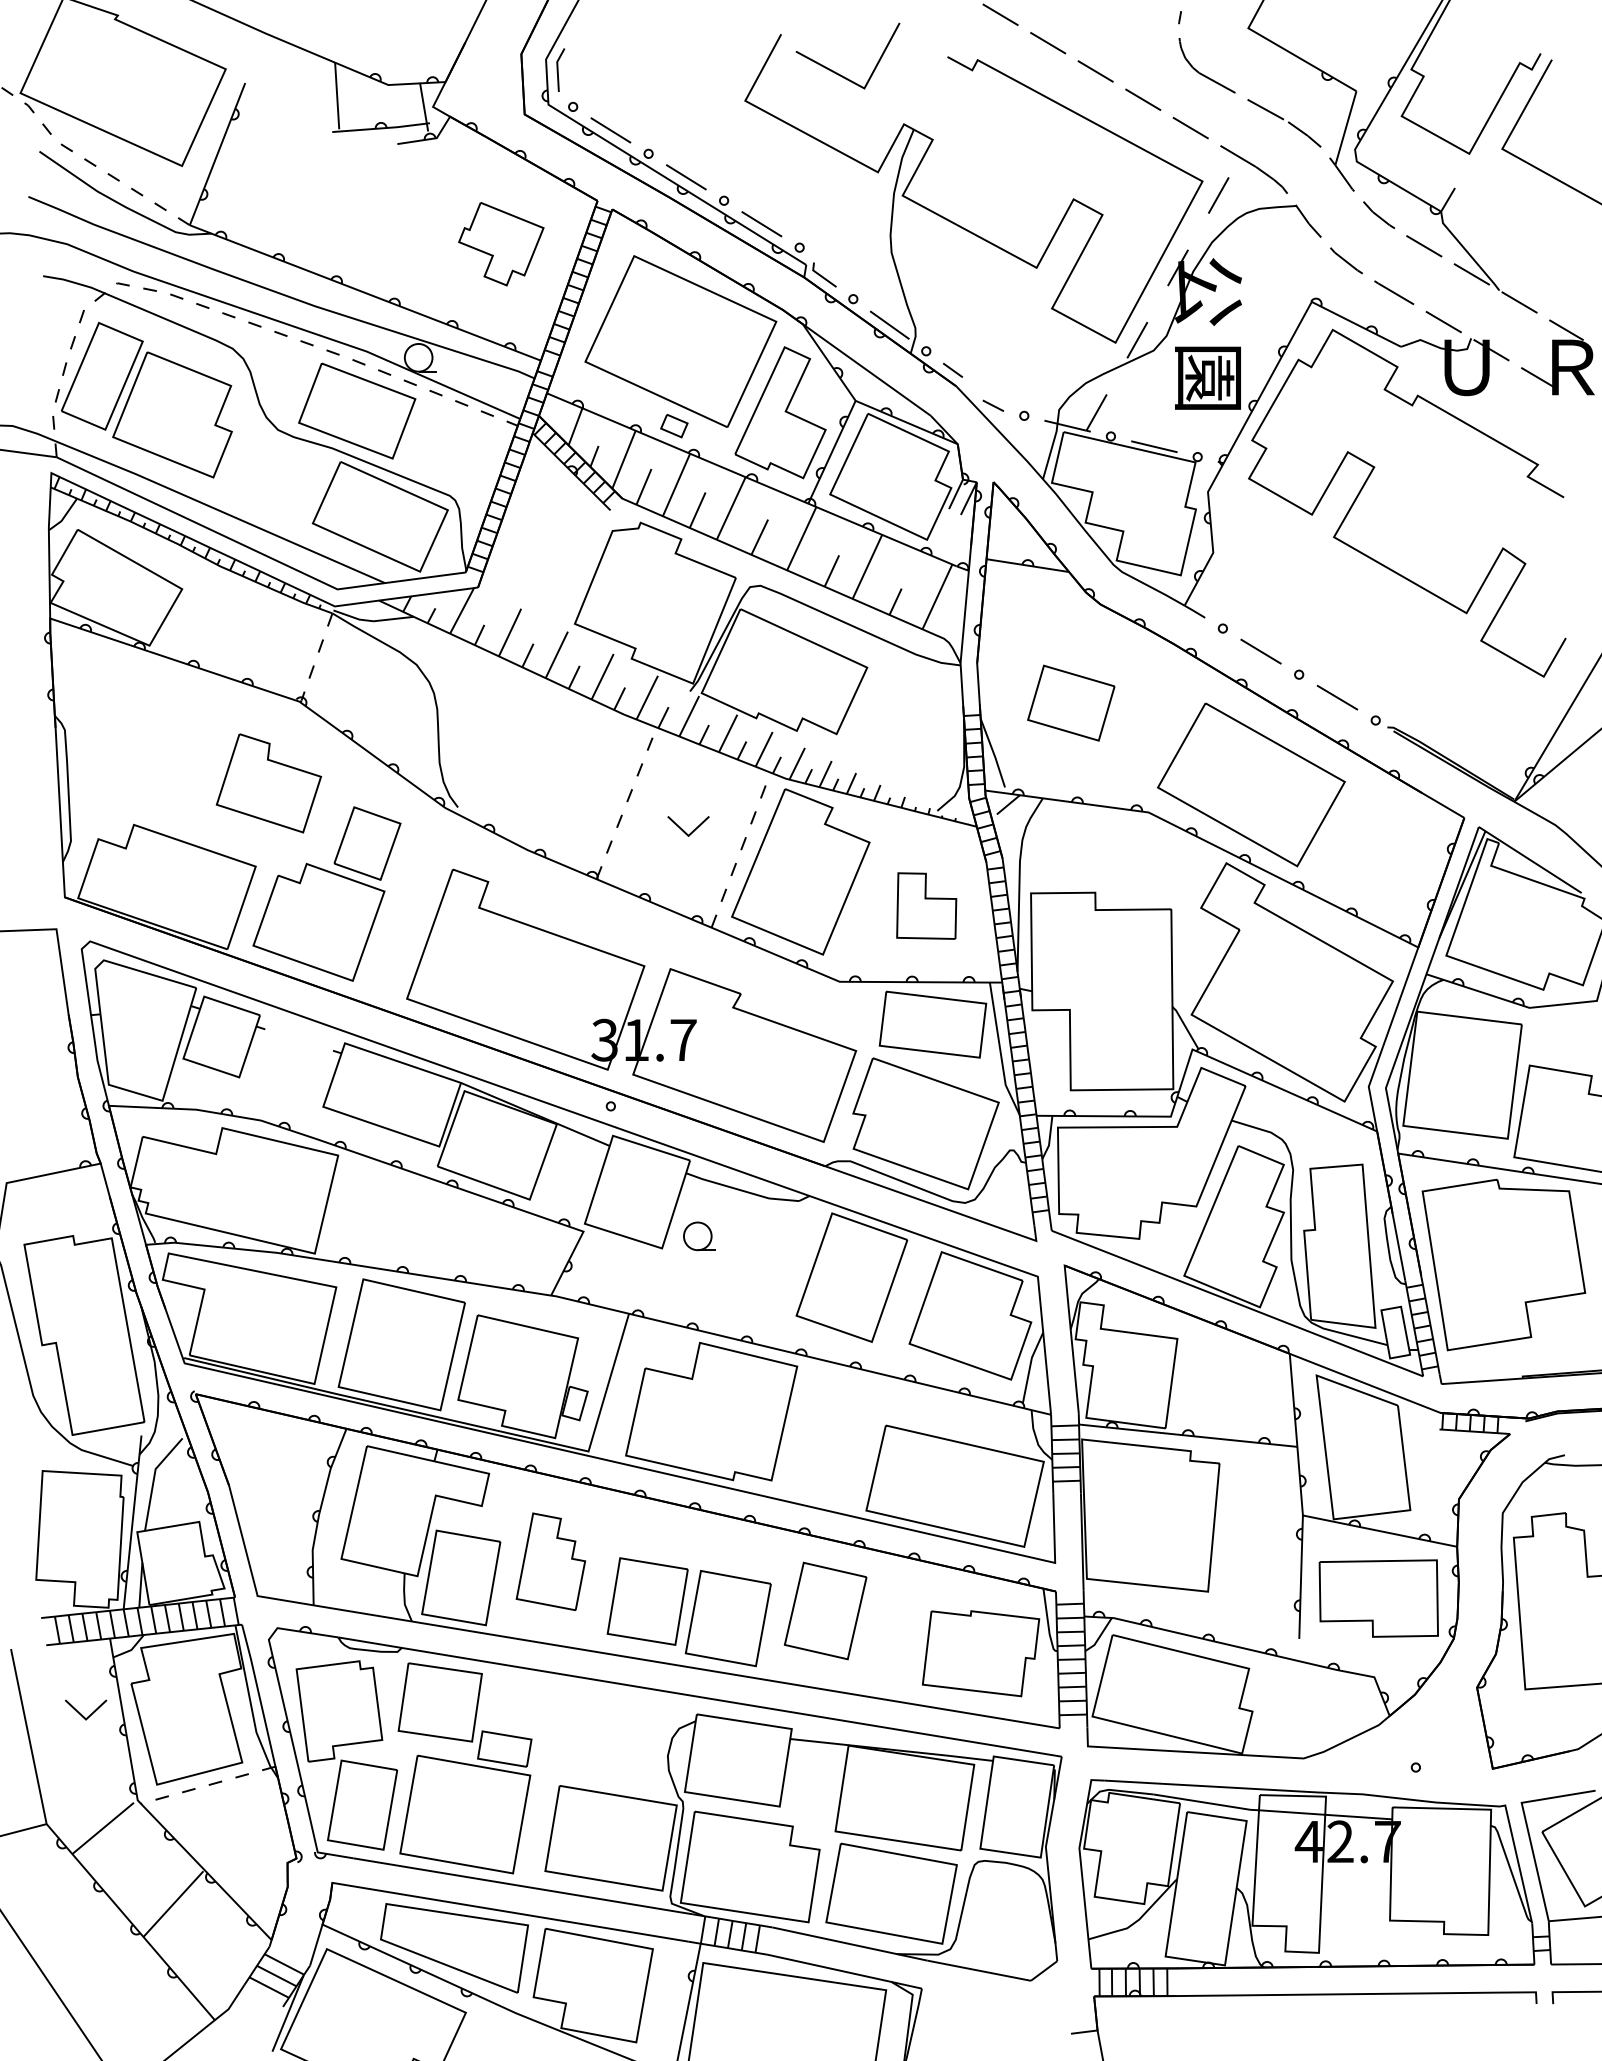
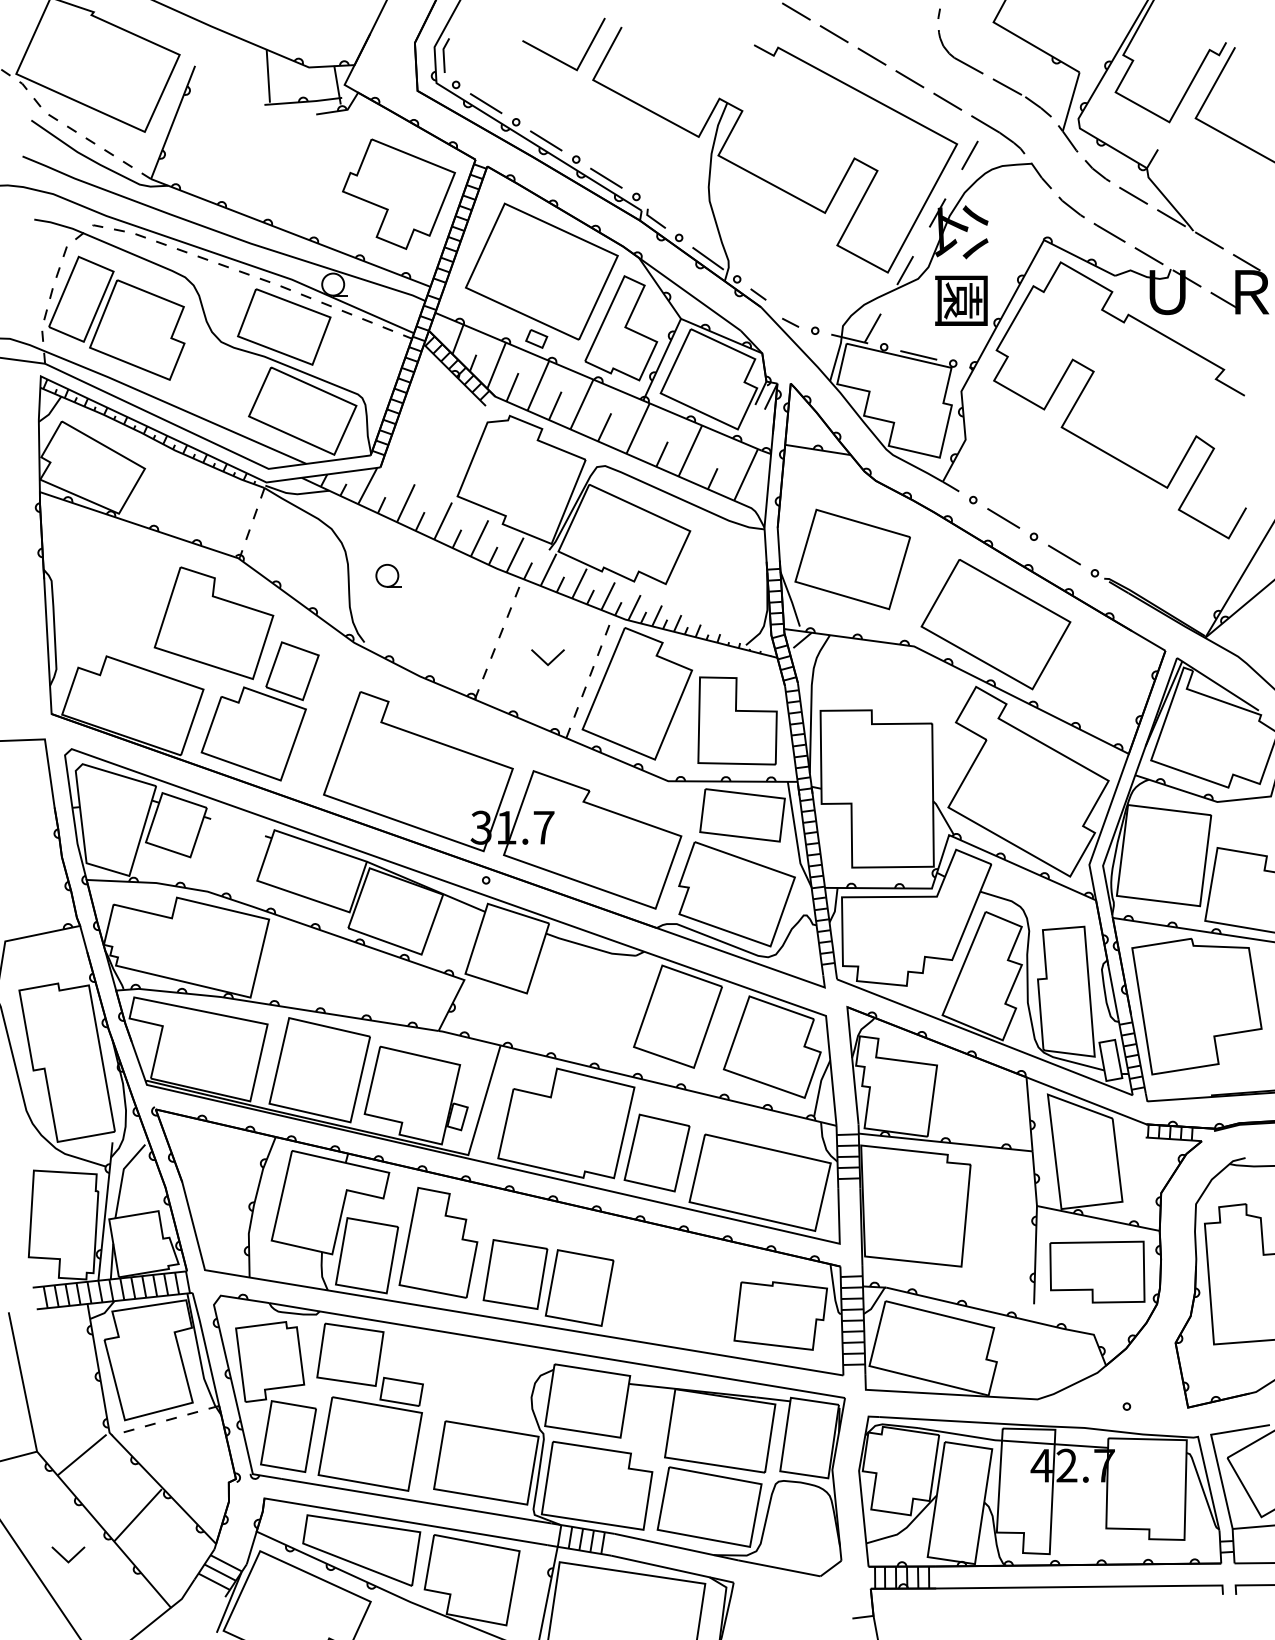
line: (839, 73) -> (557, 58), moved
part: (500, 243) -> (398, 193), size x1.67
part: (1071, 703) -> (852, 559), size x1.67
part: (268, 783) -> (213, 623), size x1.43
part: (926, 905) -> (737, 720), size x1.67
part: (699, 1235) -> (388, 575), moved
part: (550, 1561) -> (438, 1242), size x1.43
part: (824, 1610) -> (656, 1152), moved
part: (86, 1709) -> (68, 1554), moved

